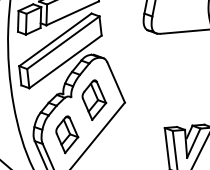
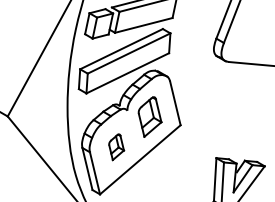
part: (67, 134) -> (116, 147), size x0.7

